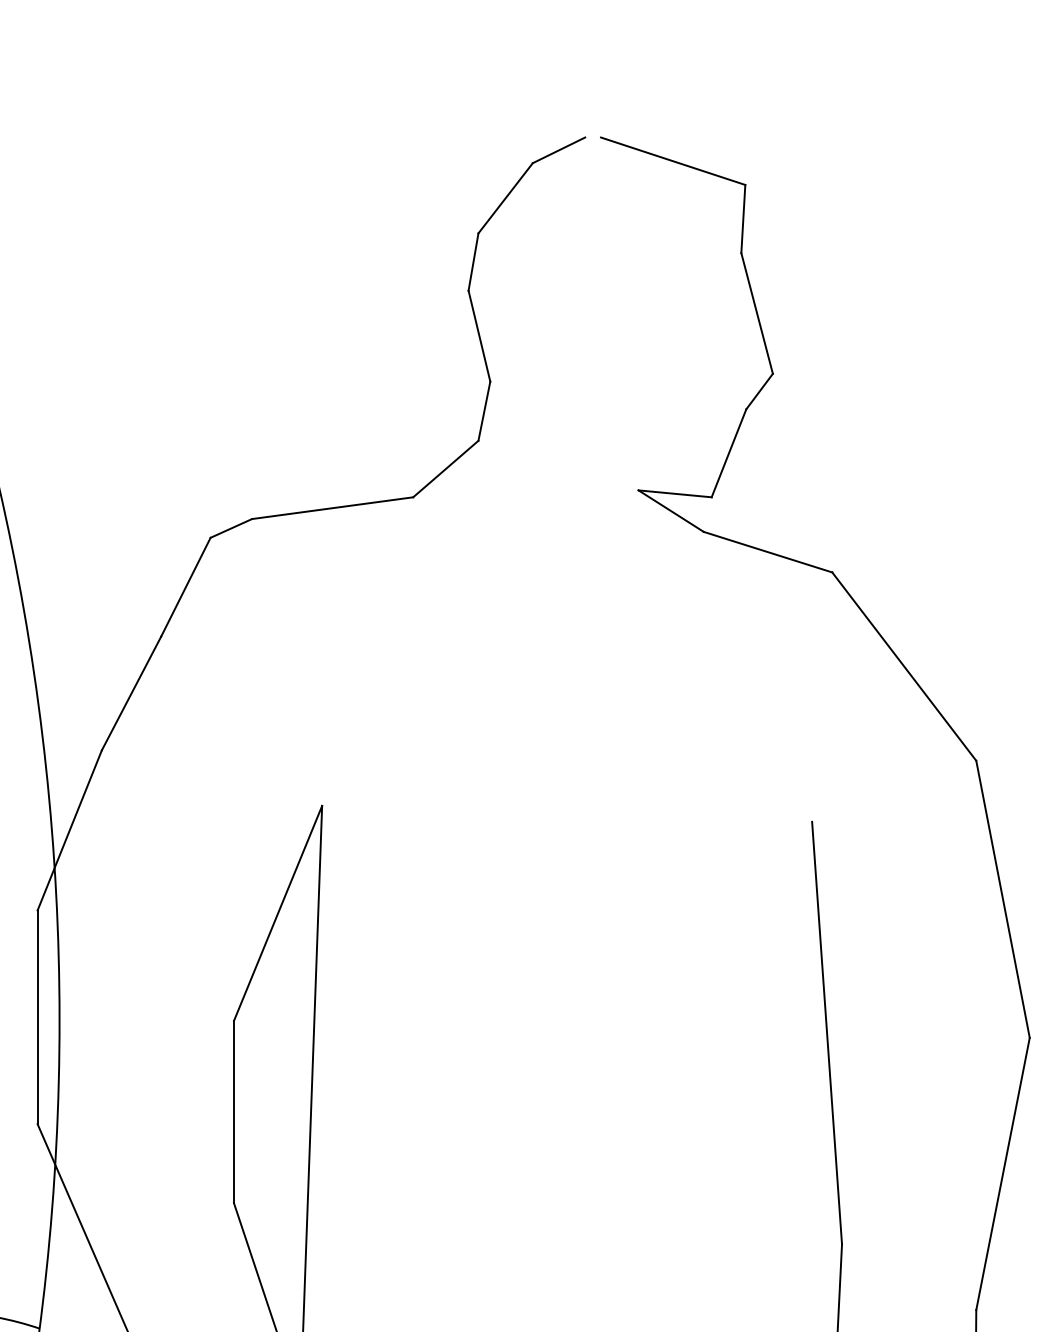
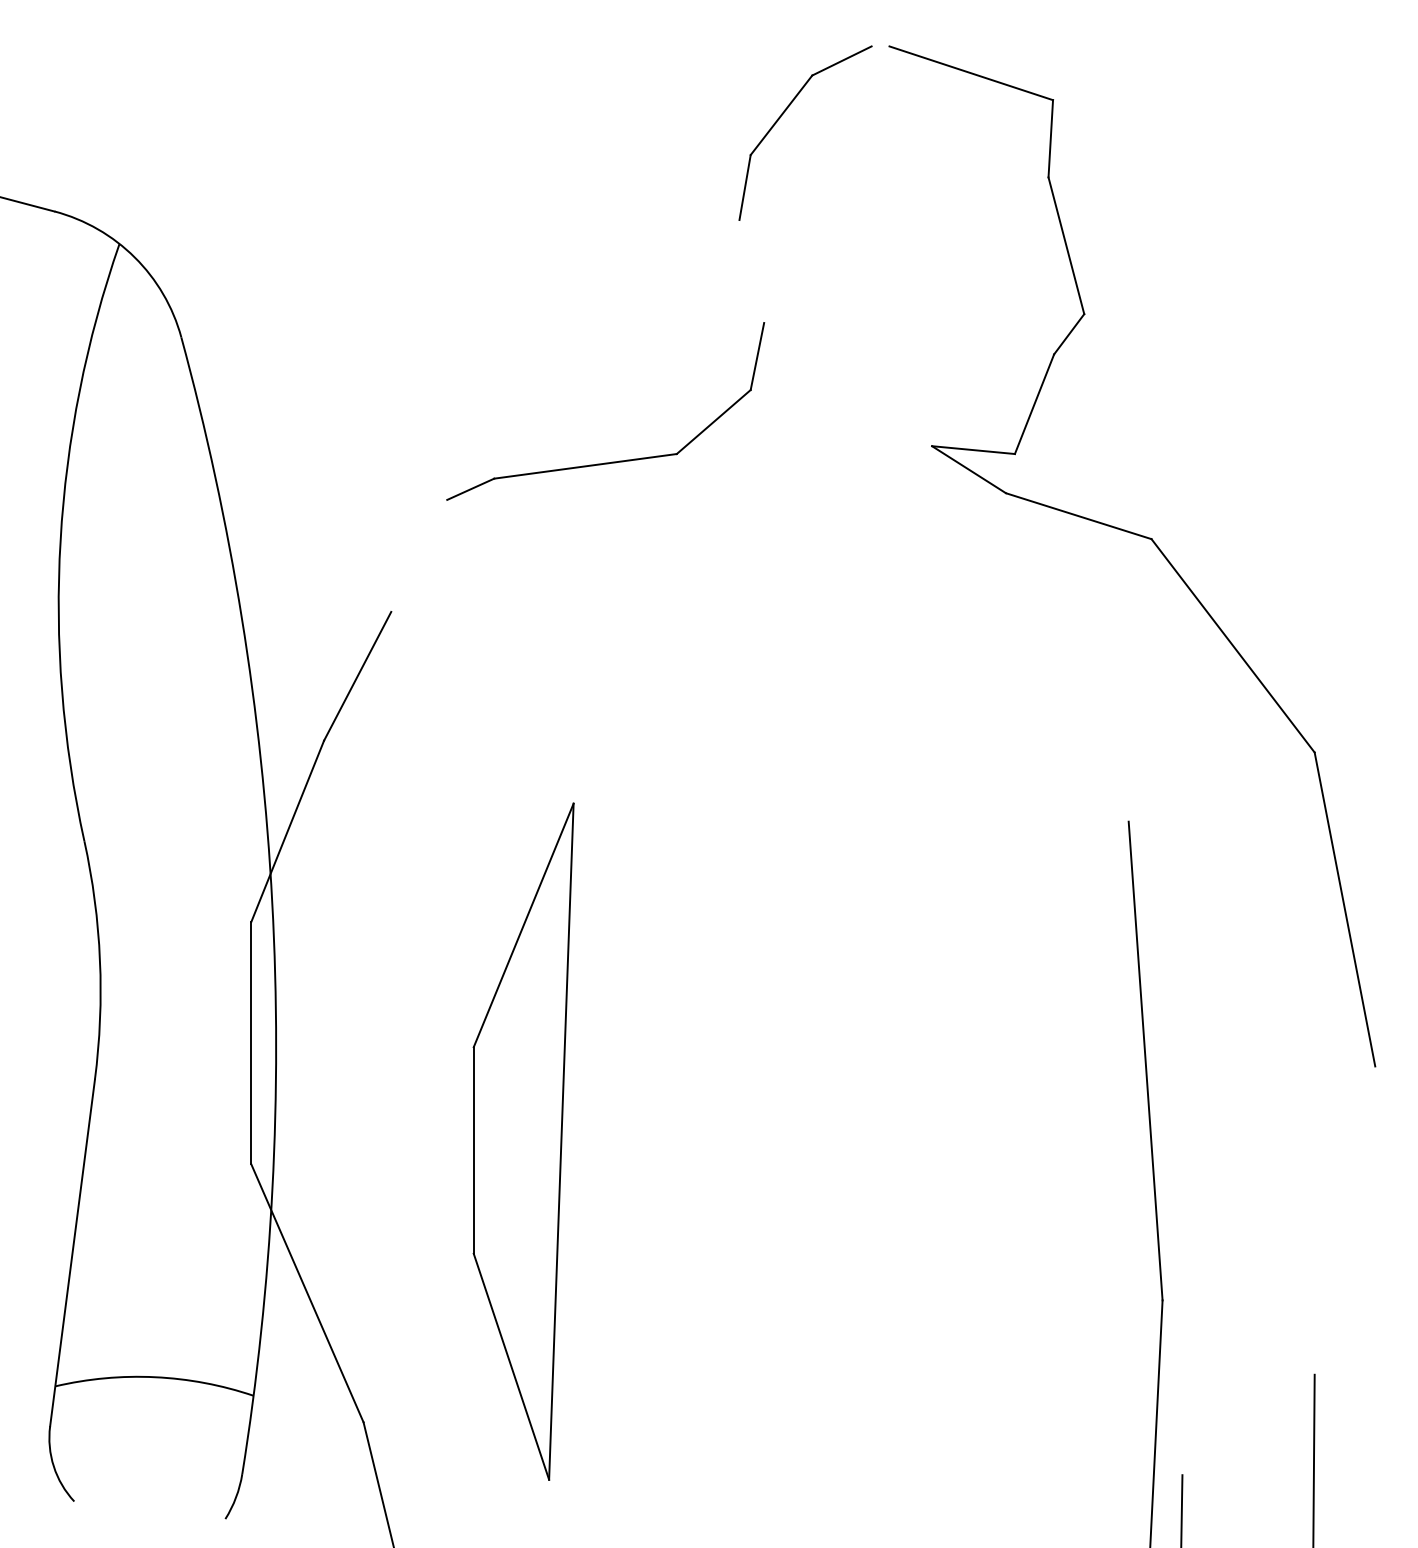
line: (479, 336) -> (751, 271), removed
line: (186, 586) -> (419, 555), removed
line: (1002, 1173) -> (1344, 1220), removed

